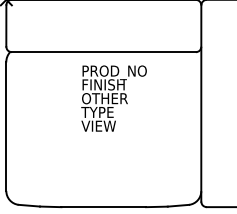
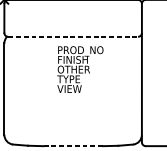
line: (104, 52) -> (73, 37), solid -> dashed
line: (103, 207) -> (72, 146), solid -> dashed

